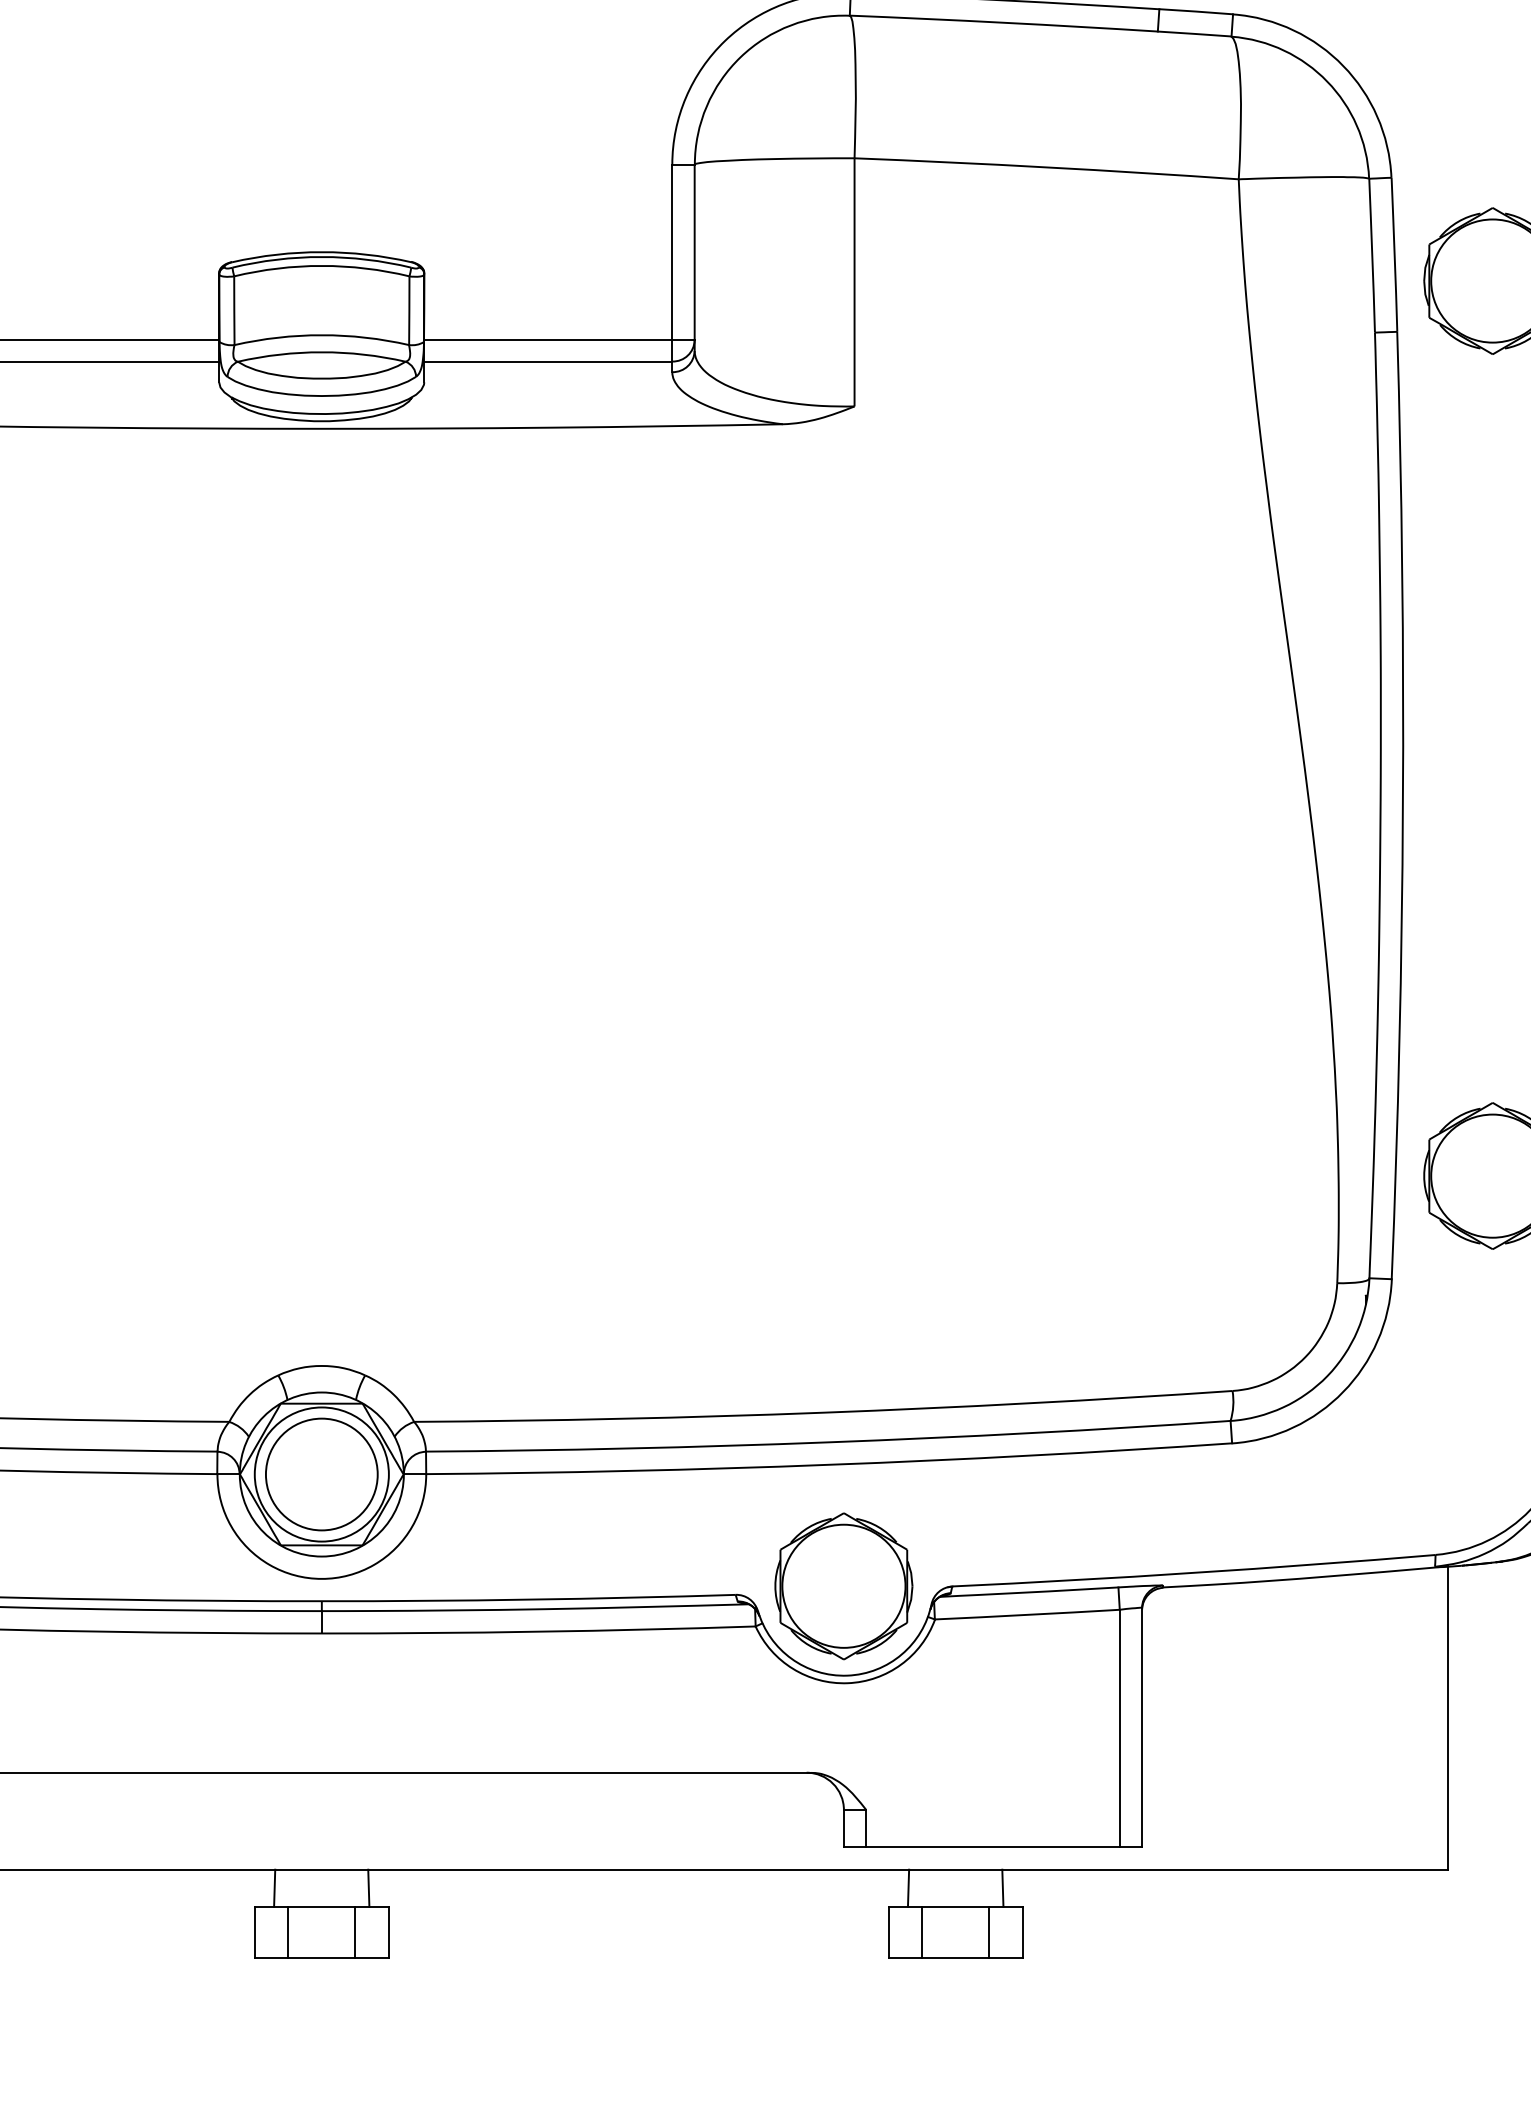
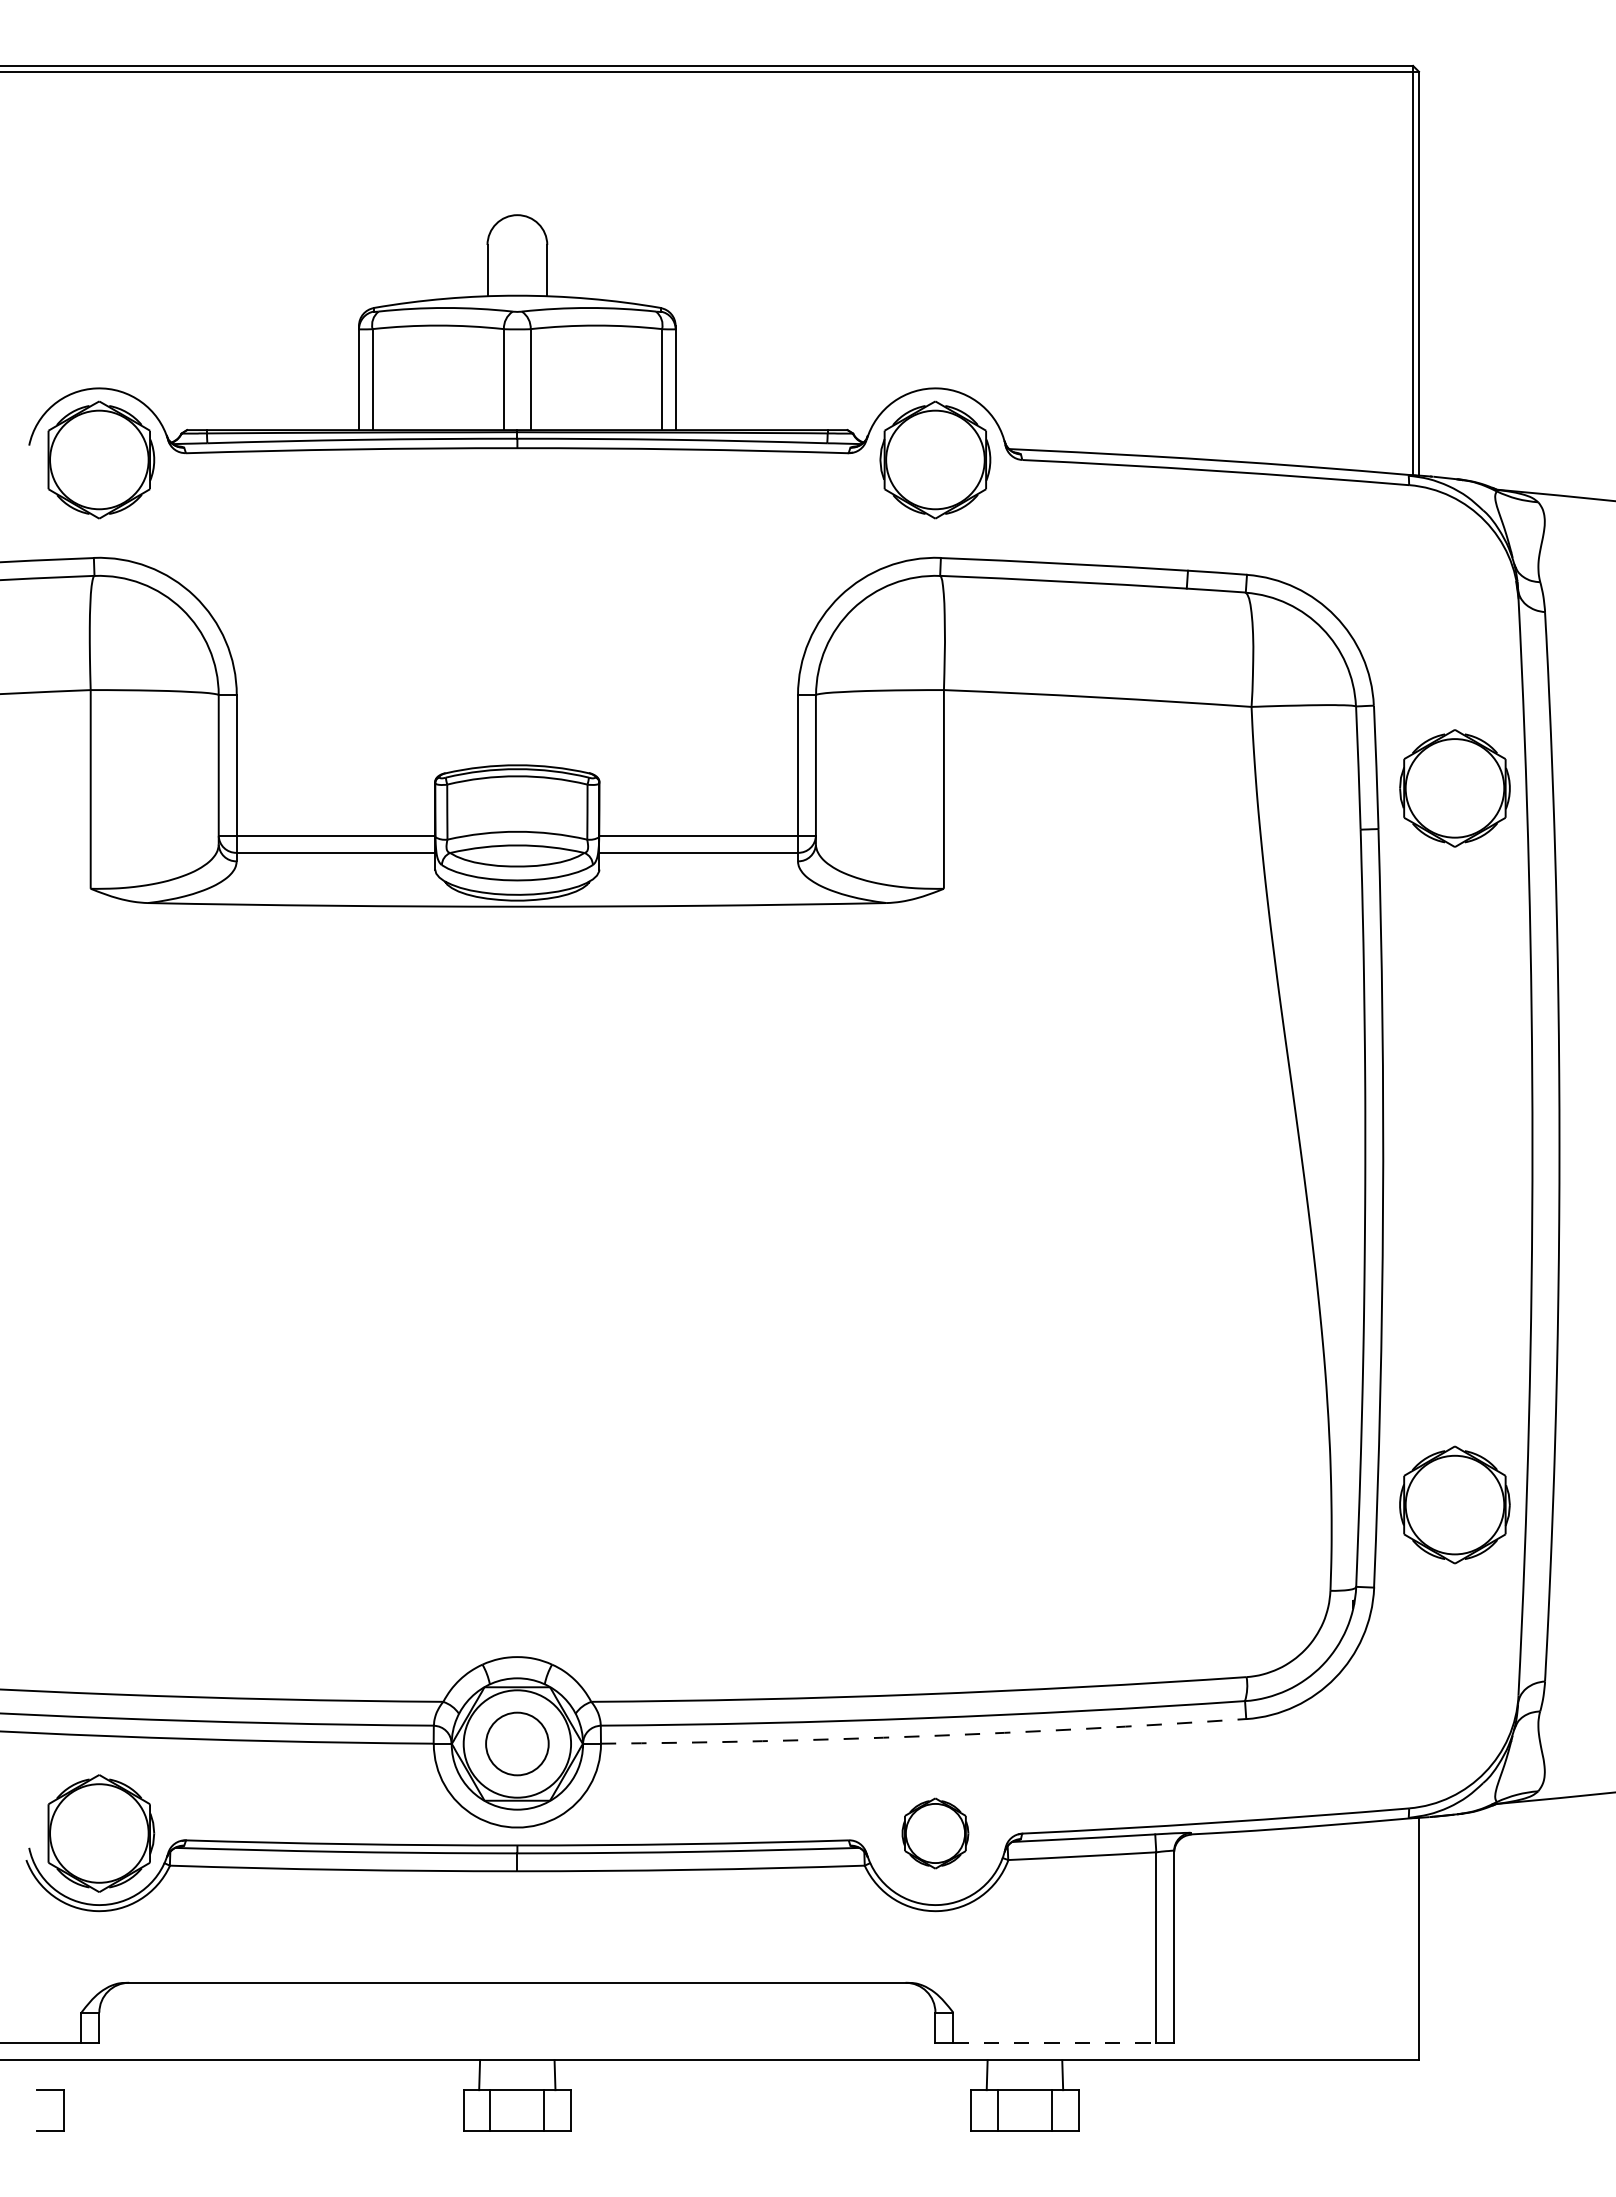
arc: (829, 1465) -> (923, 1736), solid -> dashed
circle: (321, 1473) -> (517, 1743), size x0.7
part: (844, 1586) -> (935, 1833), size x0.6
line: (993, 1847) -> (1055, 2042), solid -> dashed

